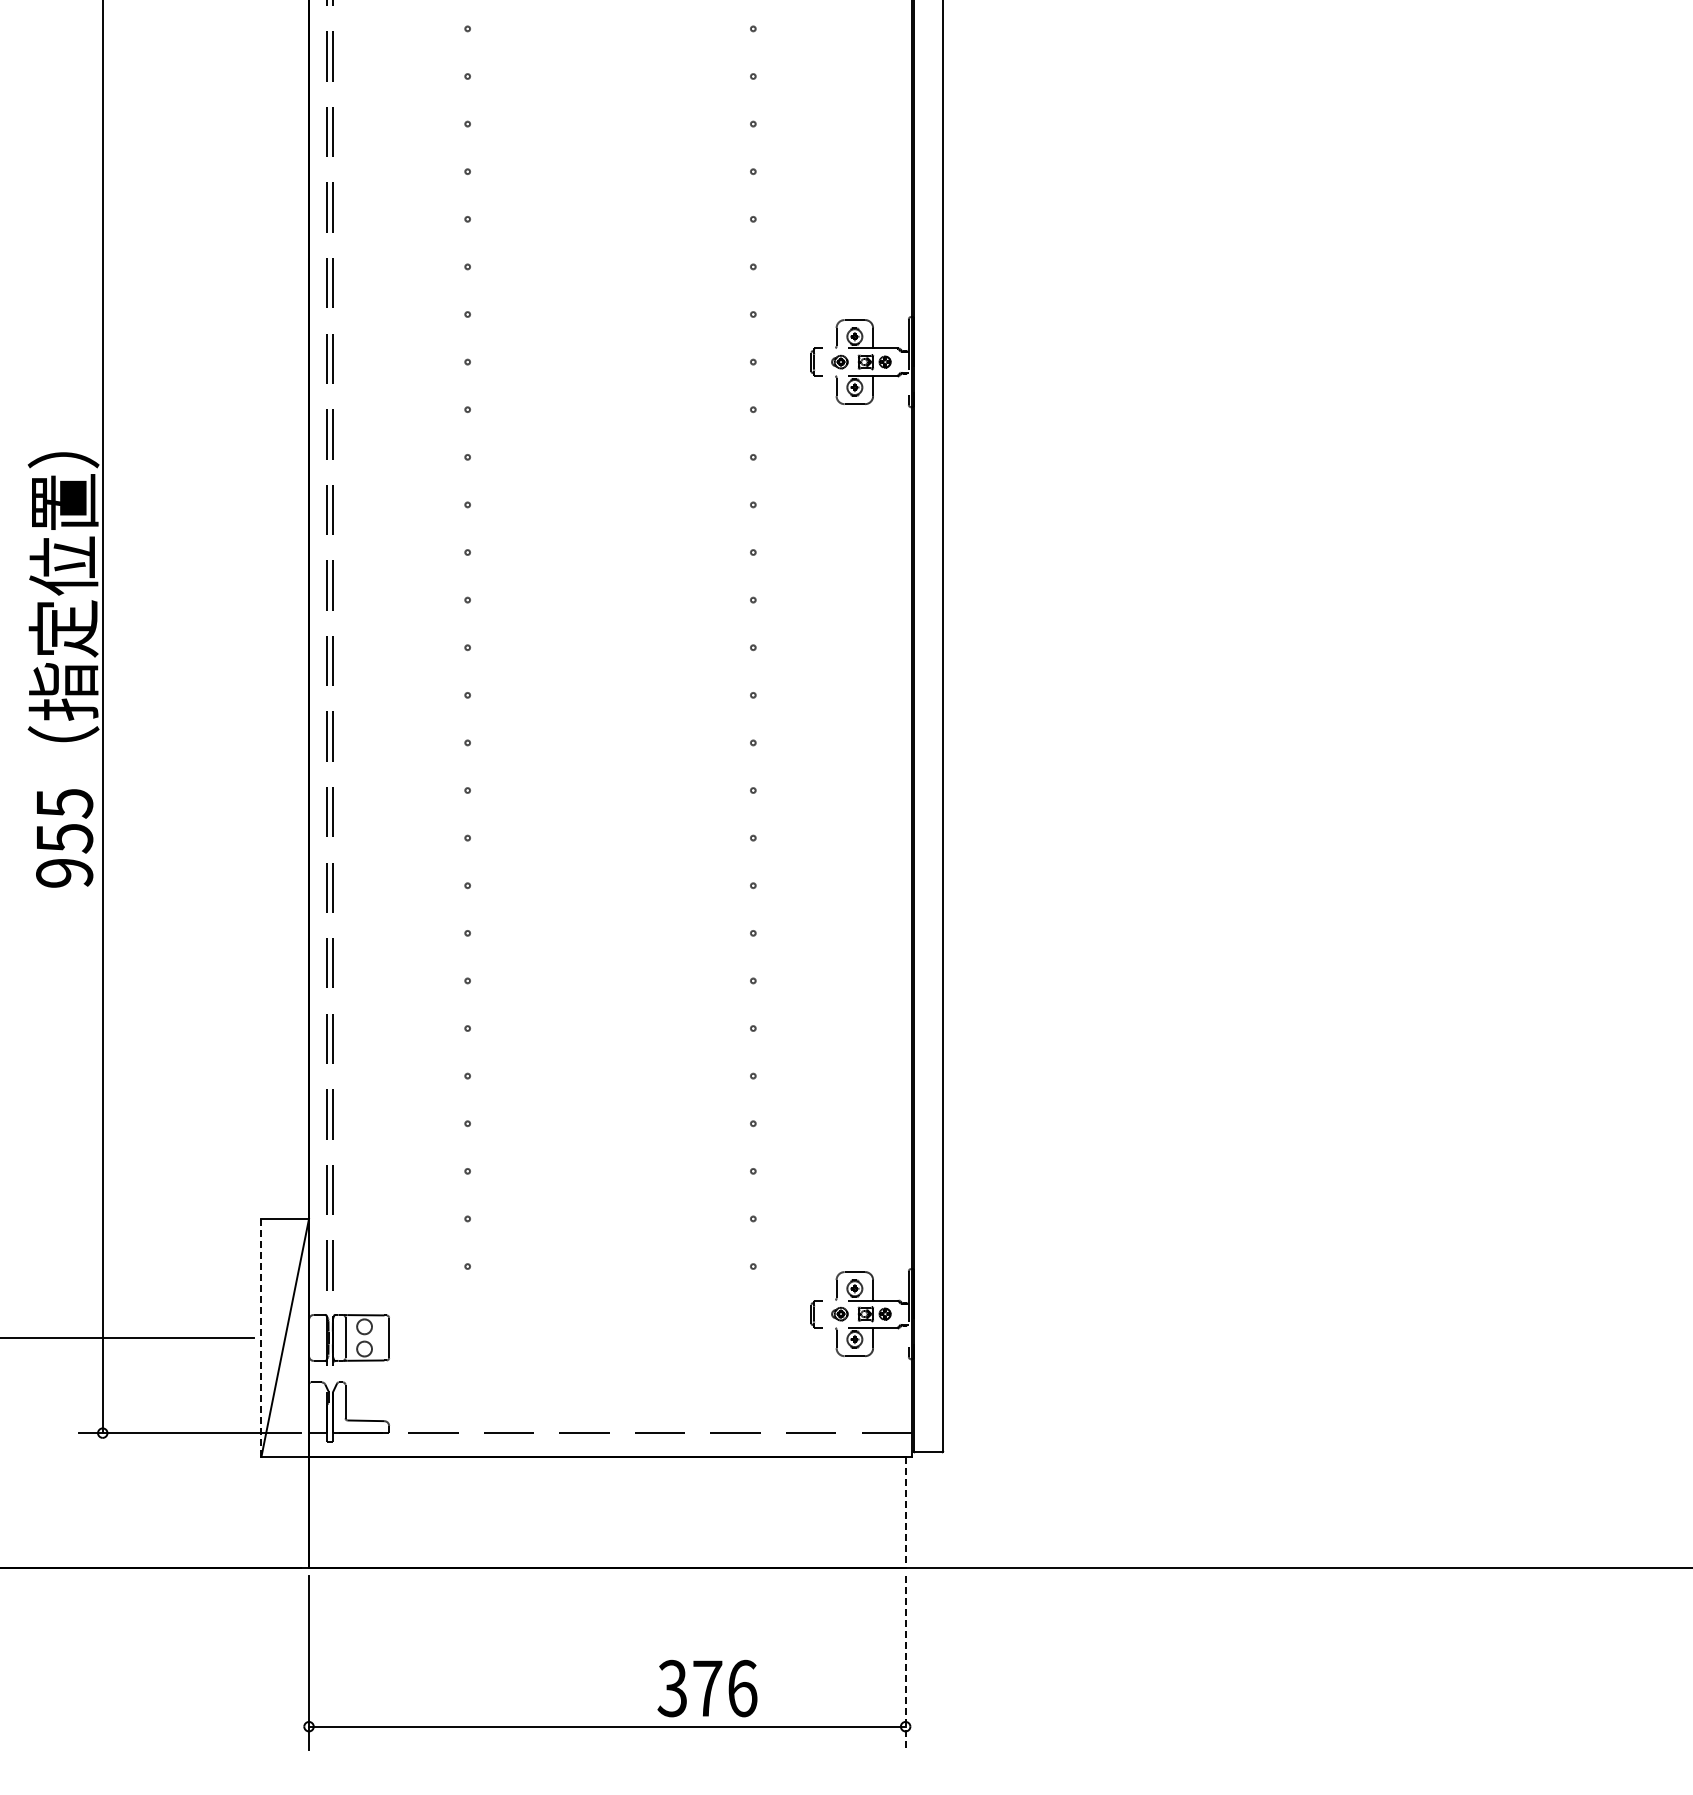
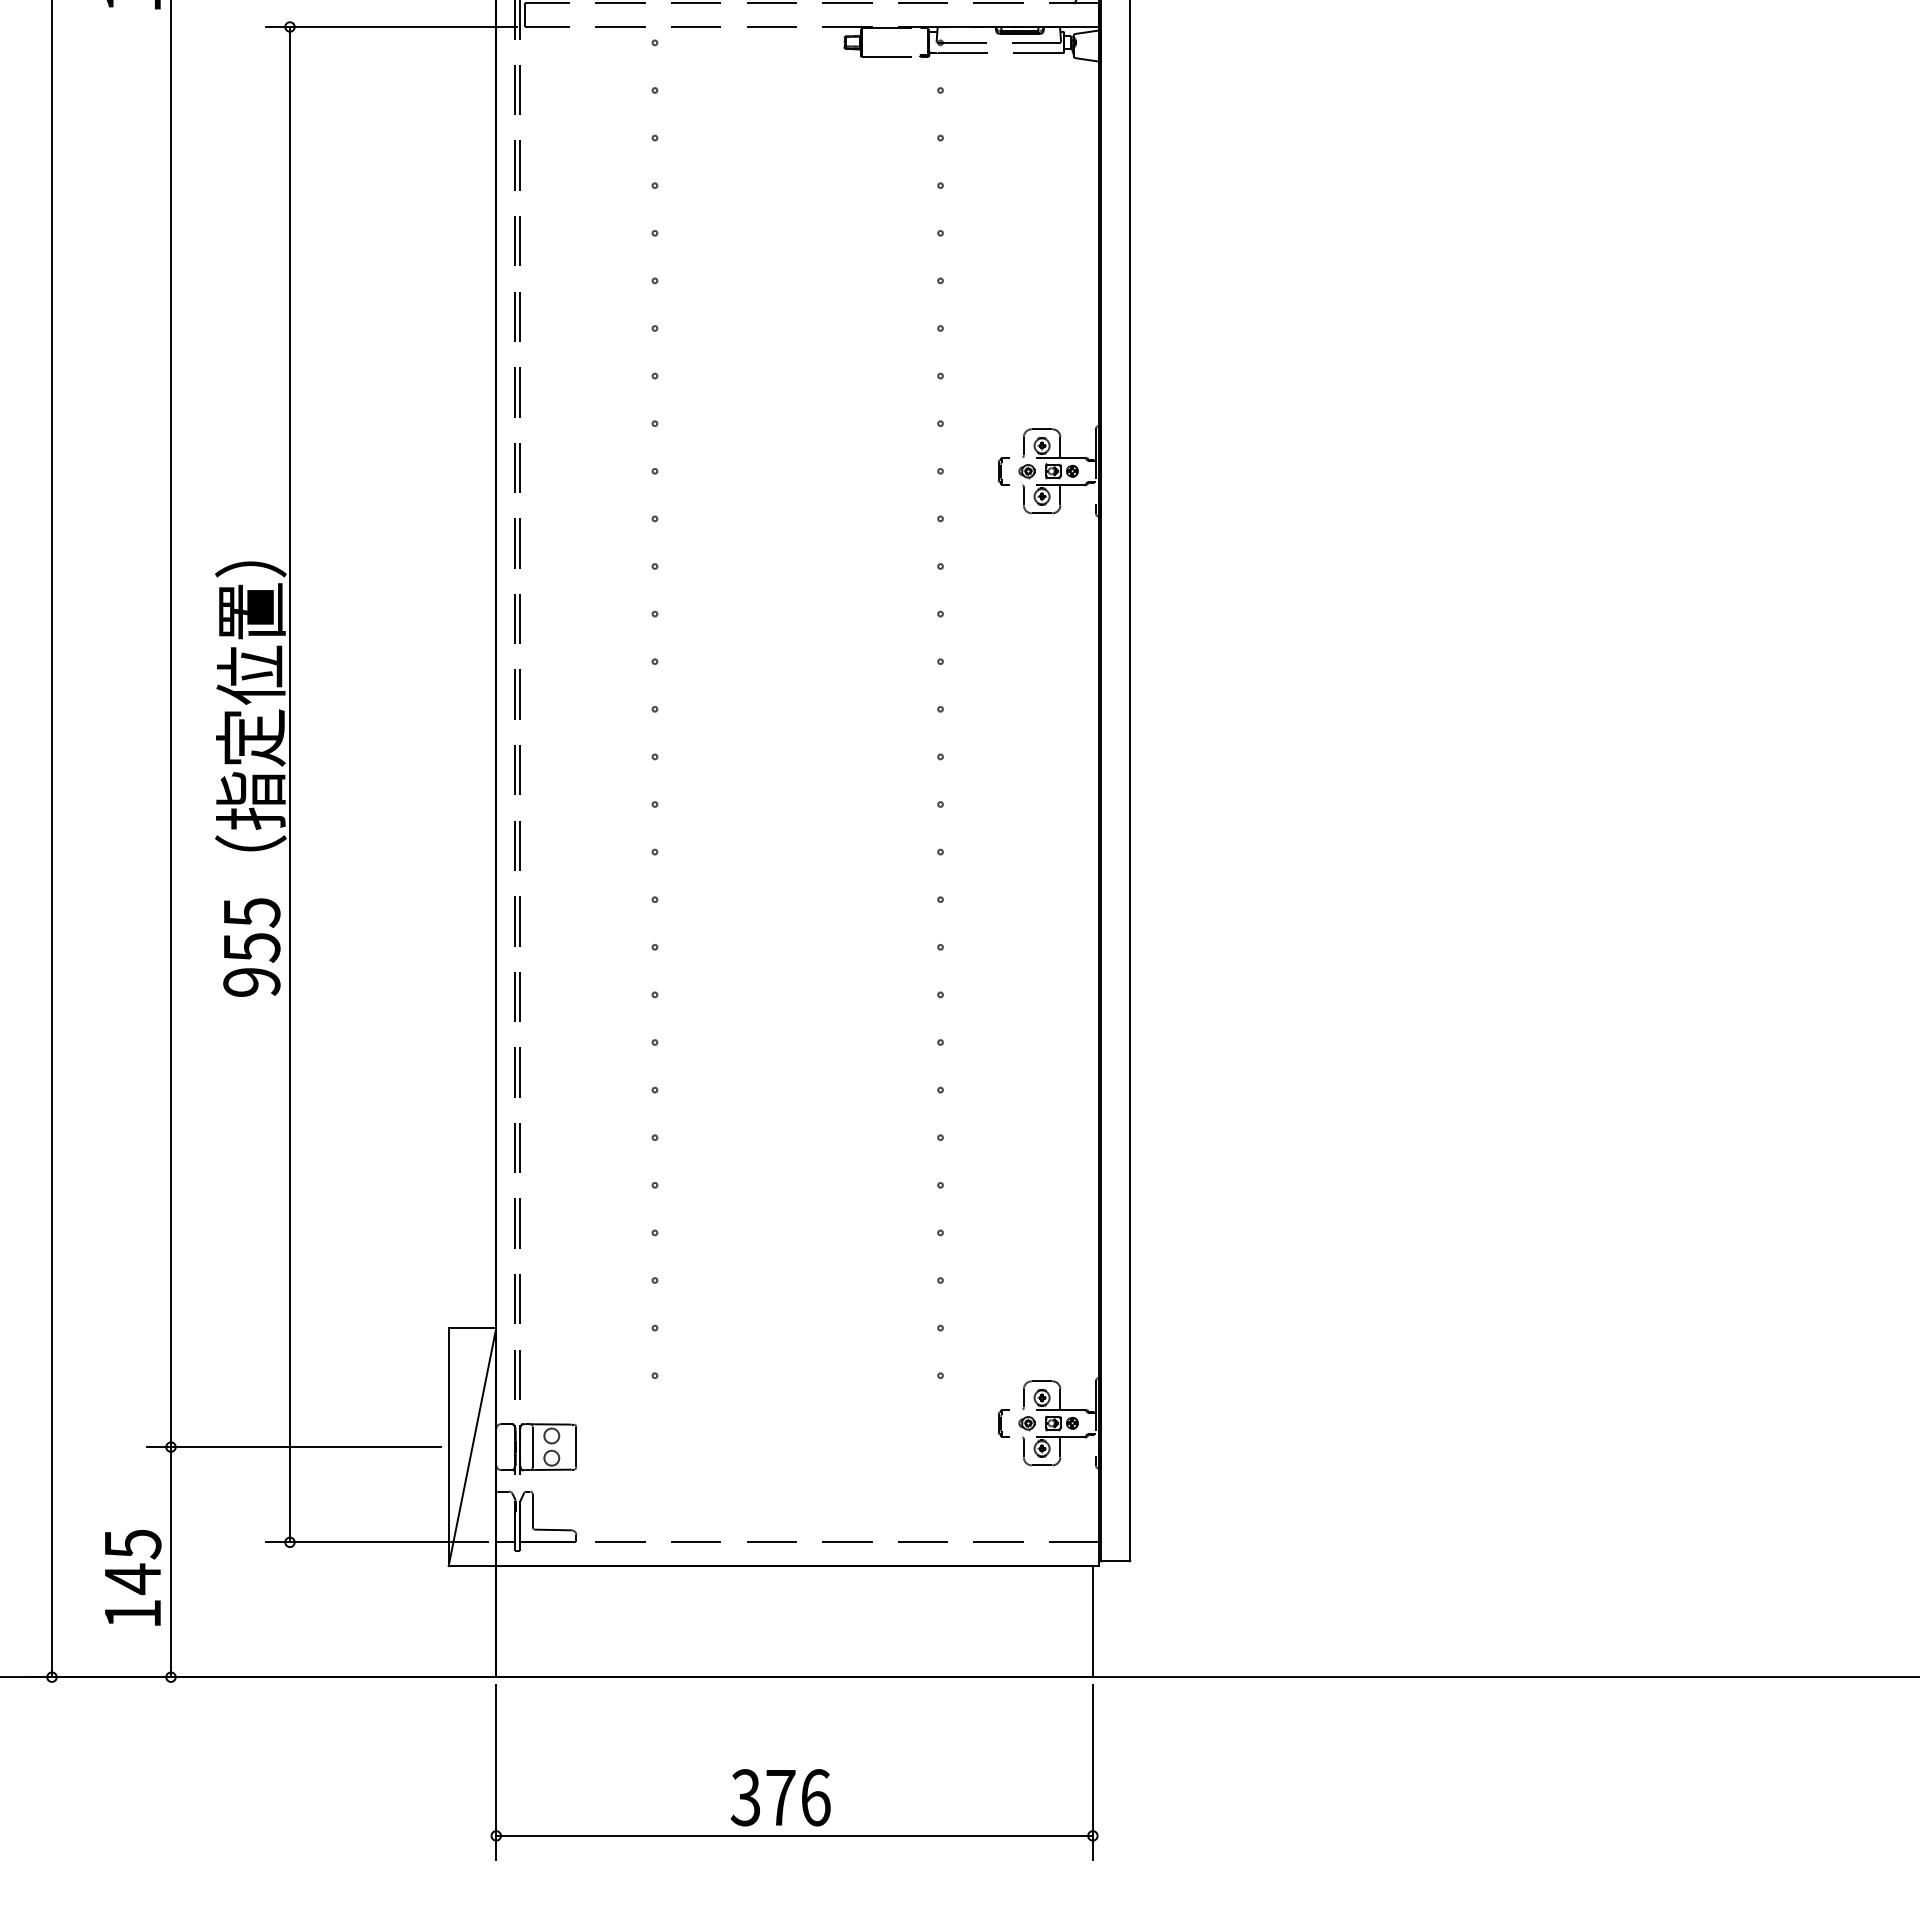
line: (261, 1338) -> (448, 1447), dashed -> solid
line: (905, 1512) -> (1092, 1621), dashed -> solid
line: (905, 1663) -> (1092, 1772), dashed -> solid
text: (707, 1688) -> (780, 1797), moved

